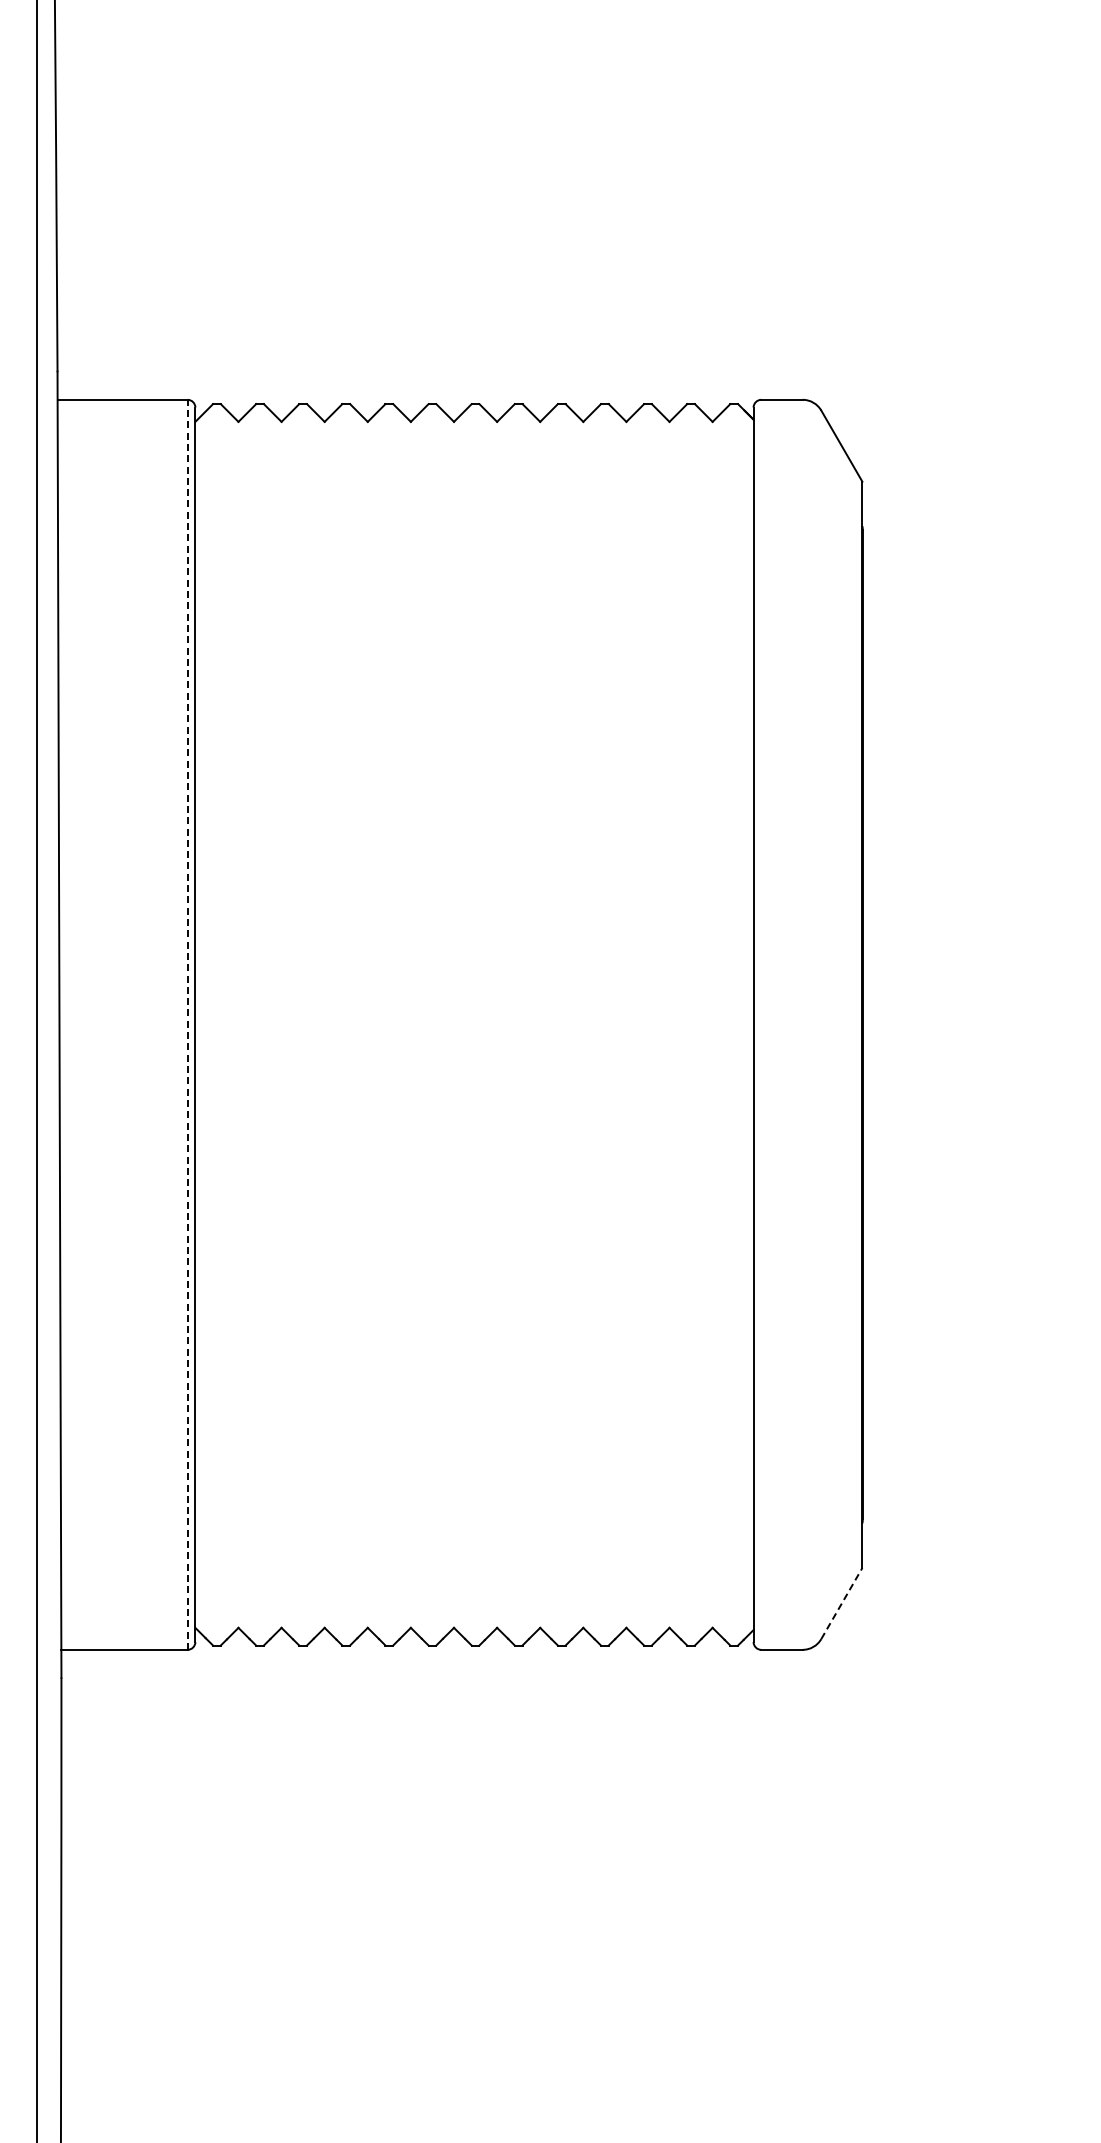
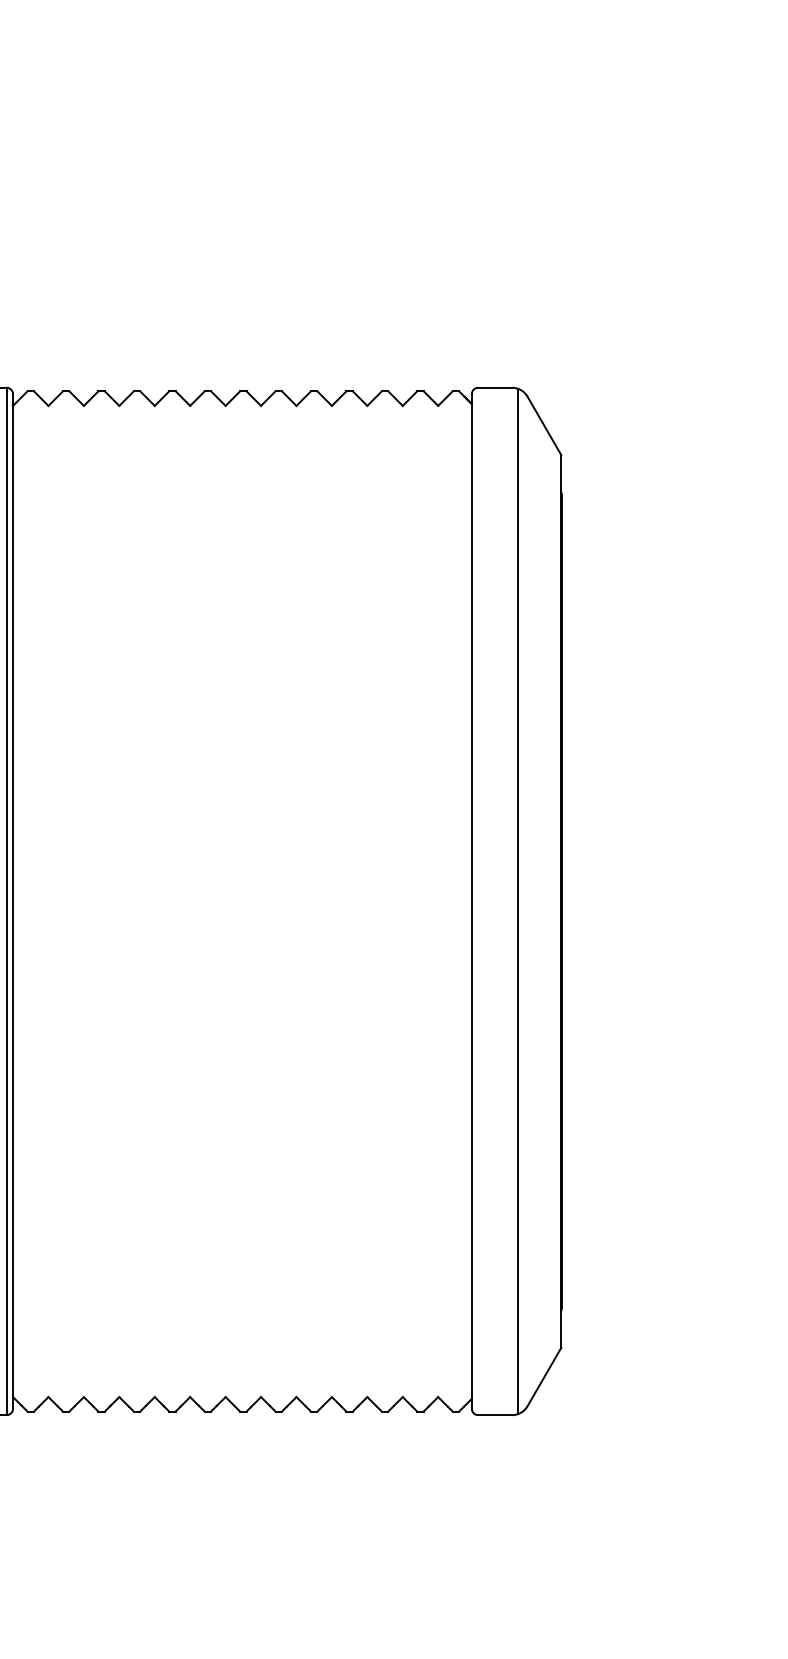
line: (187, 1024) -> (6, 901), dashed -> solid
line: (810, 1024) -> (518, 901), added
line: (842, 1603) -> (544, 1377), dashed -> solid

